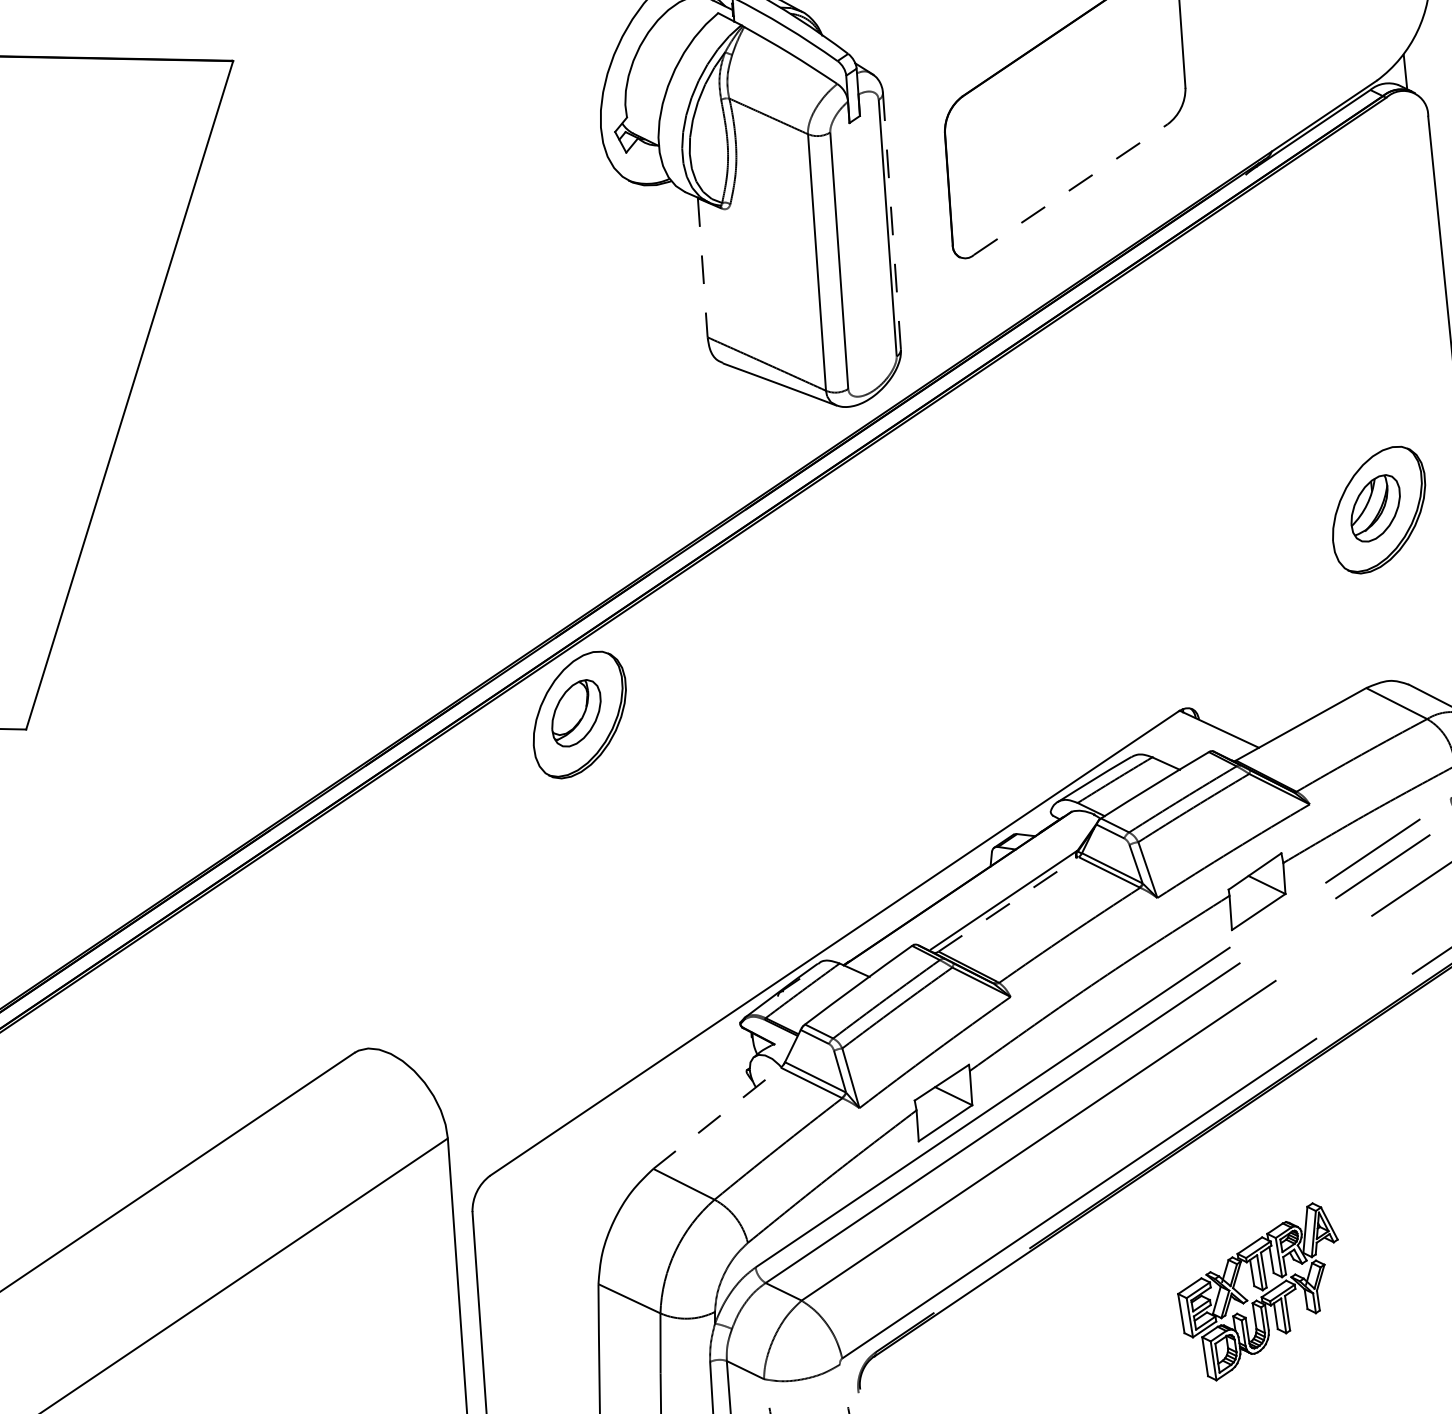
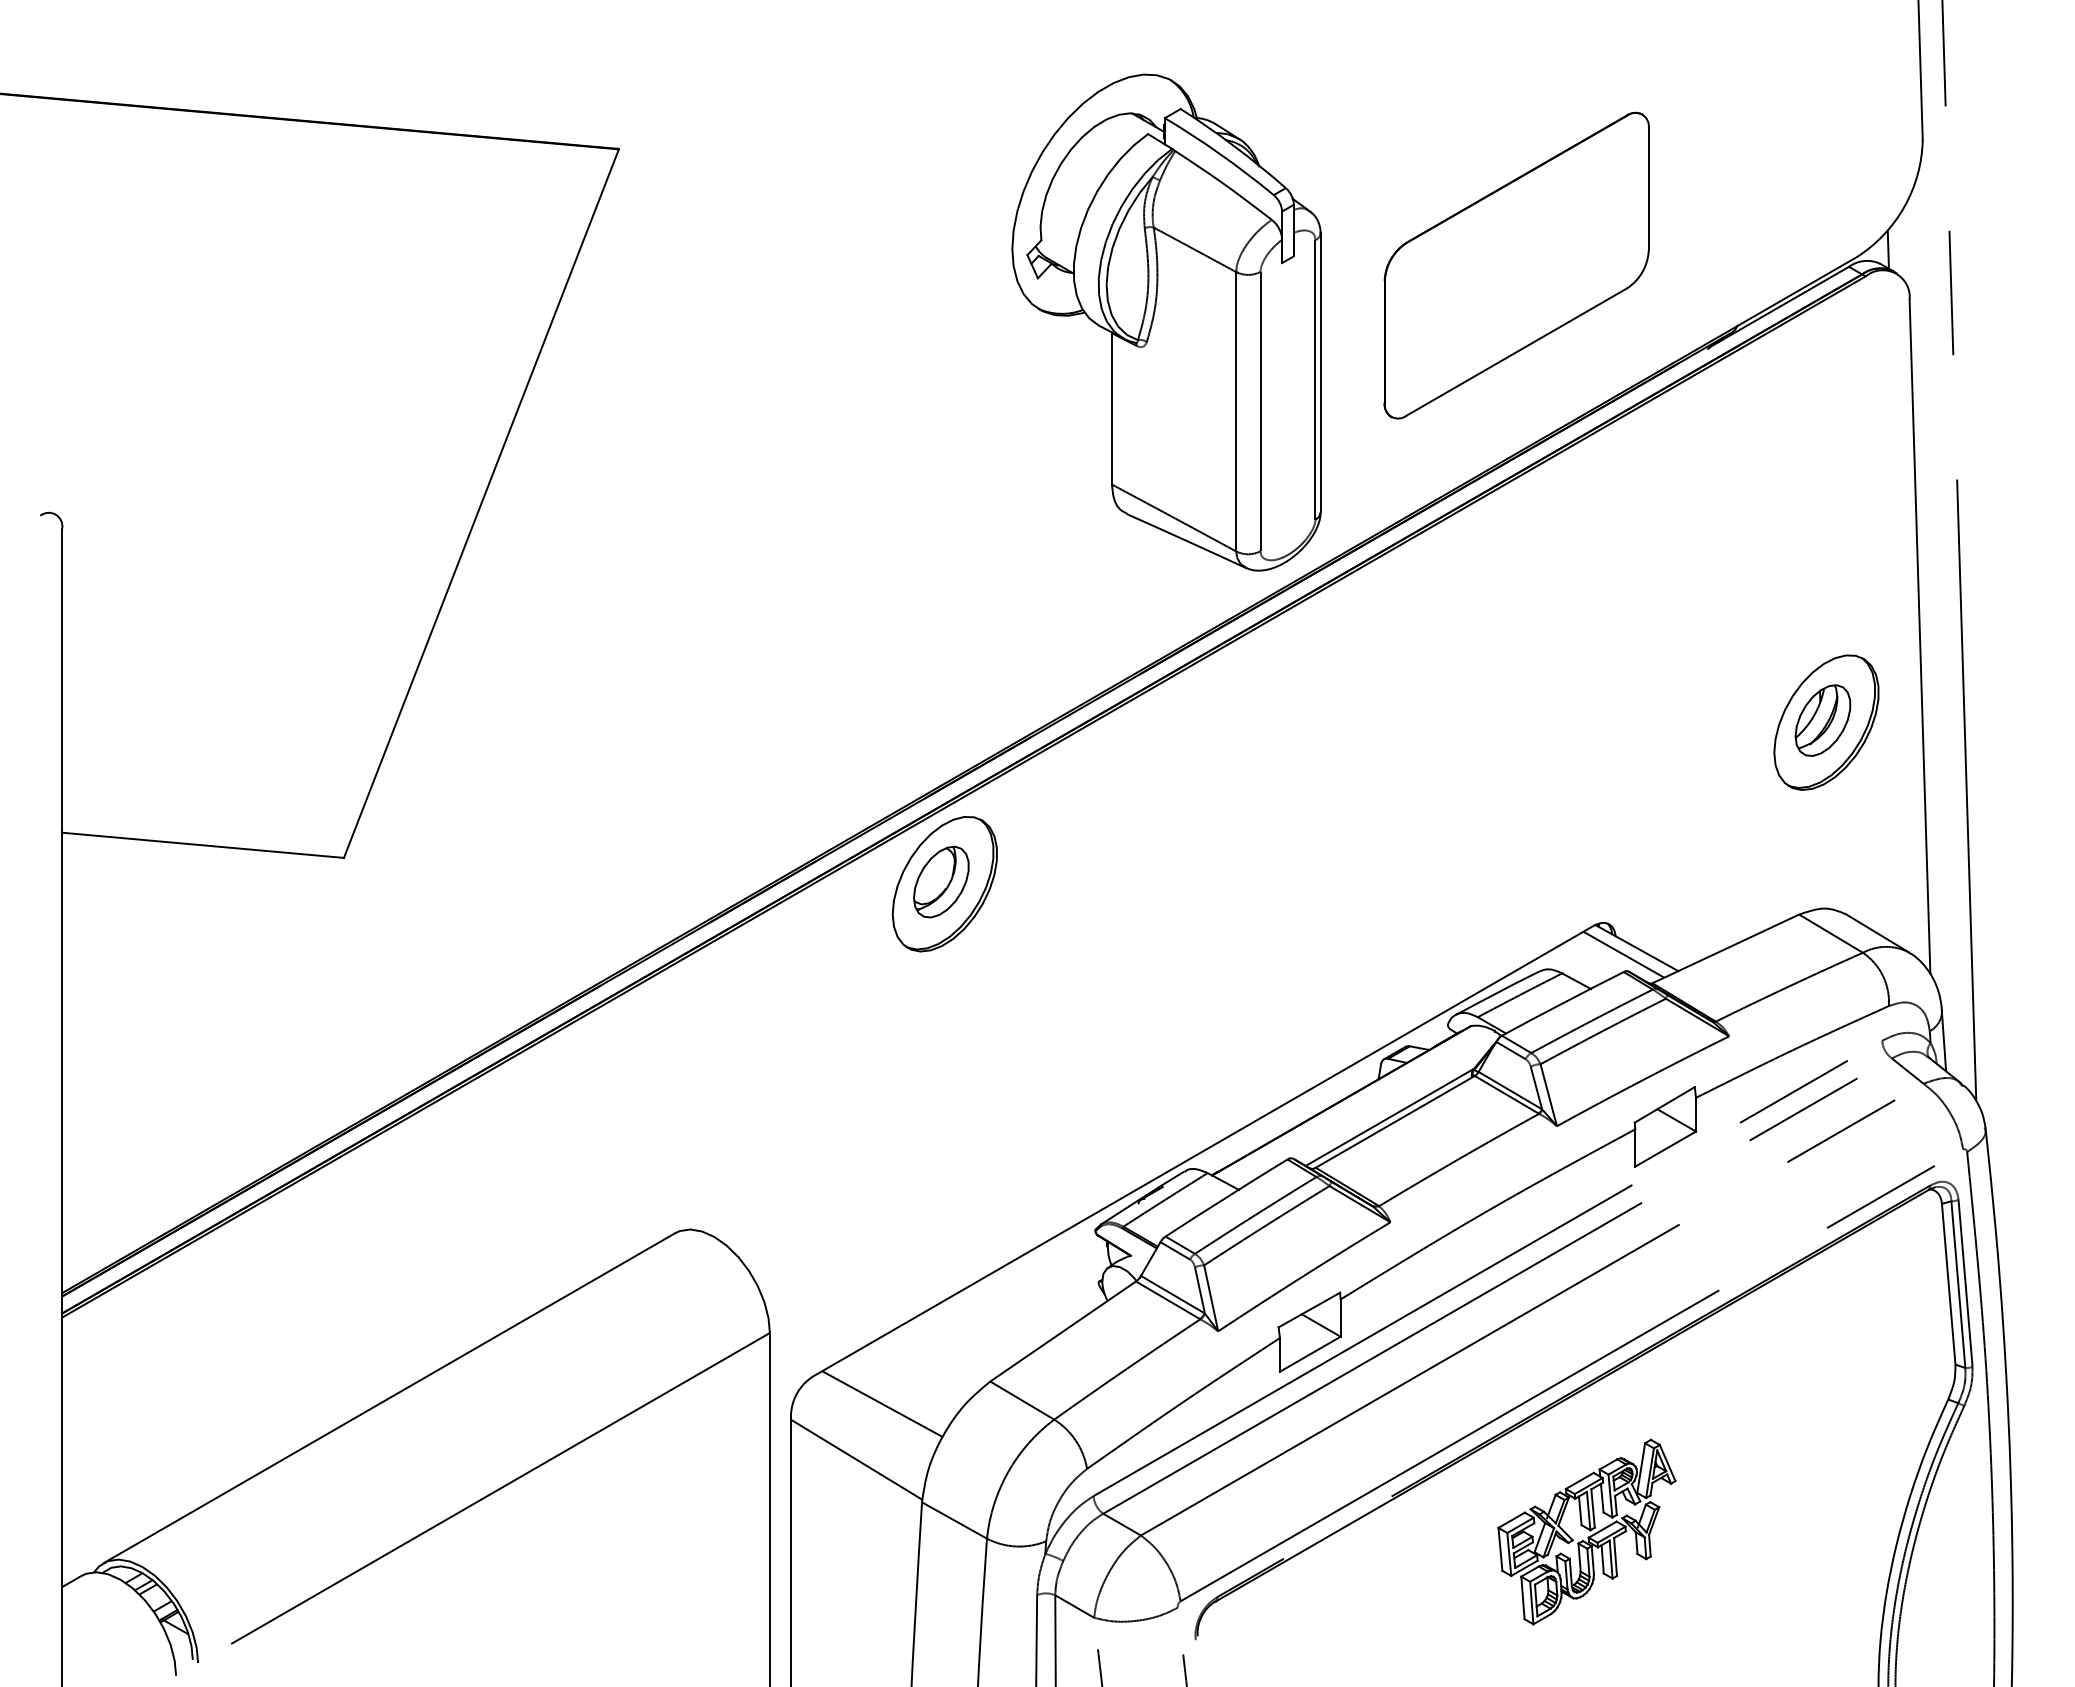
line: (1070, 190) -> (1516, 352), dashed -> solid
line: (891, 221) -> (1320, 372), dashed -> solid
line: (703, 267) -> (1112, 408), dashed -> solid
line: (1207, 736) -> (1623, 954), added
line: (1008, 904) -> (1395, 1121), dashed -> solid
line: (717, 1118) -> (1063, 1331), dashed -> solid
line: (555, 1196) -> (882, 1404), added
line: (535, 1249) -> (856, 1459), added
part: (1259, 1291) -> (1586, 1531), moved

